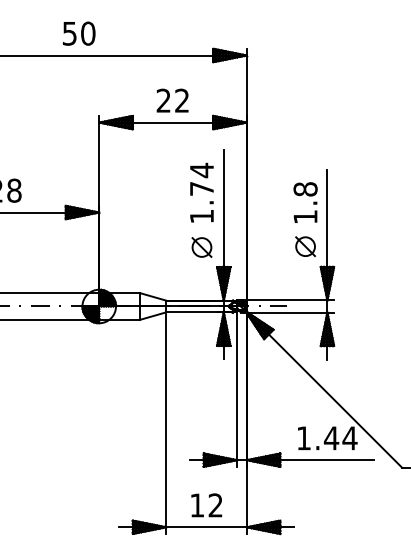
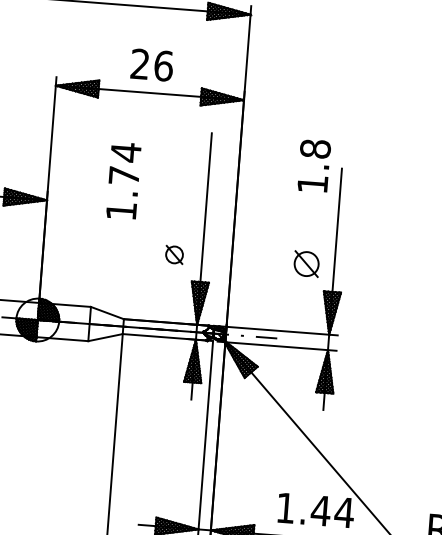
text: (182, 100) -> (164, 65), 22 -> 26
text: (201, 192) -> (123, 180), moved
text: (305, 202) -> (314, 165), moved
part: (201, 247) -> (173, 254), size x0.7

